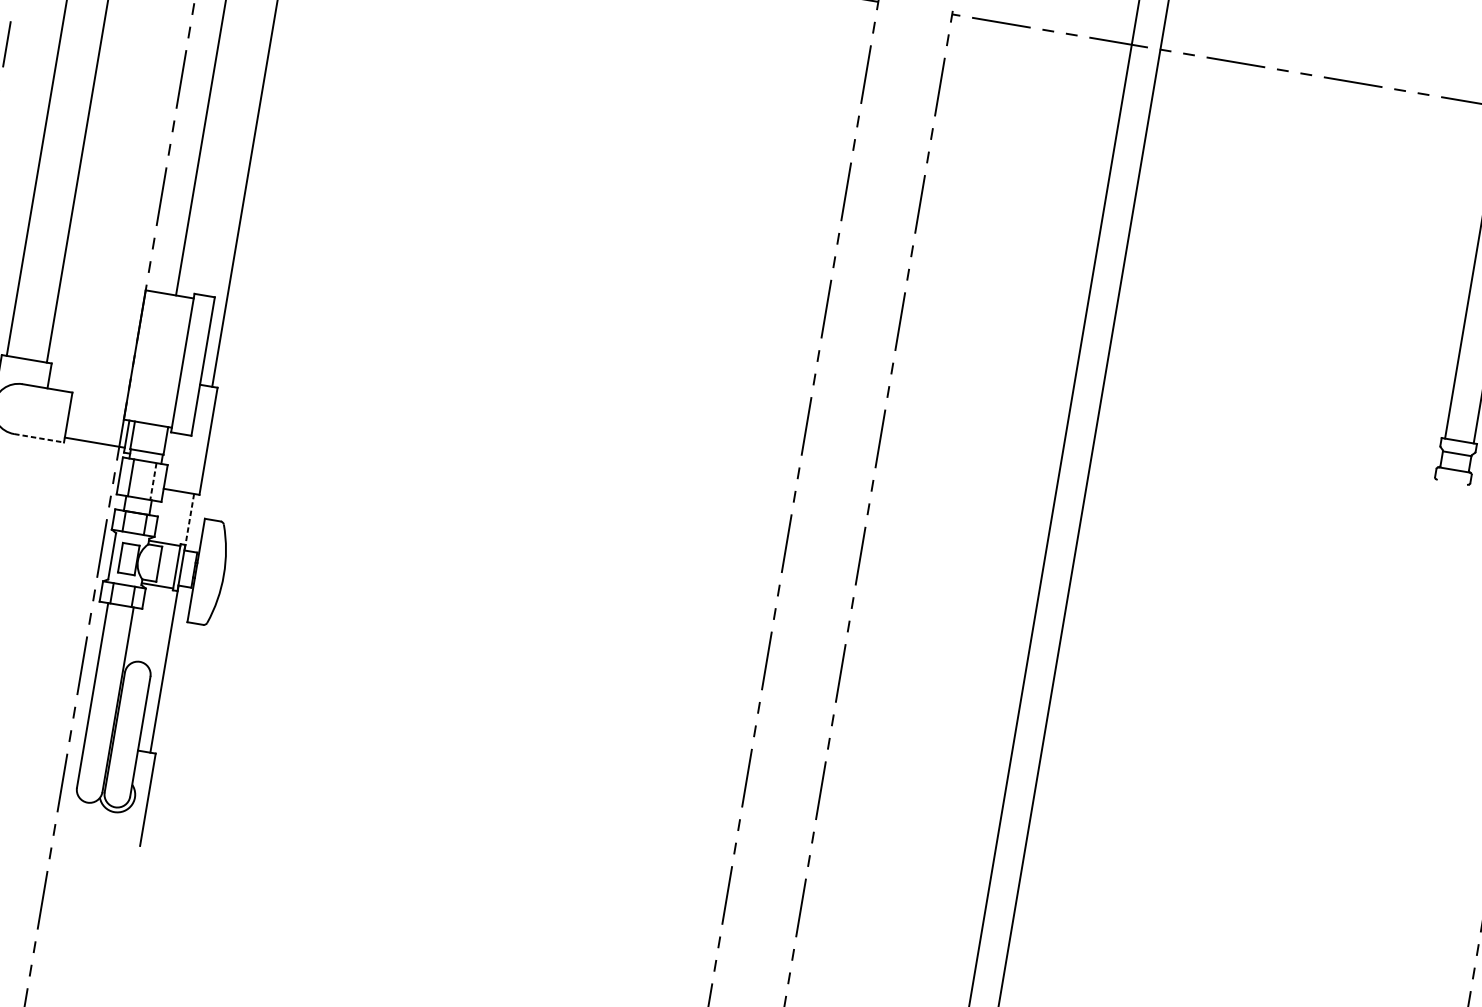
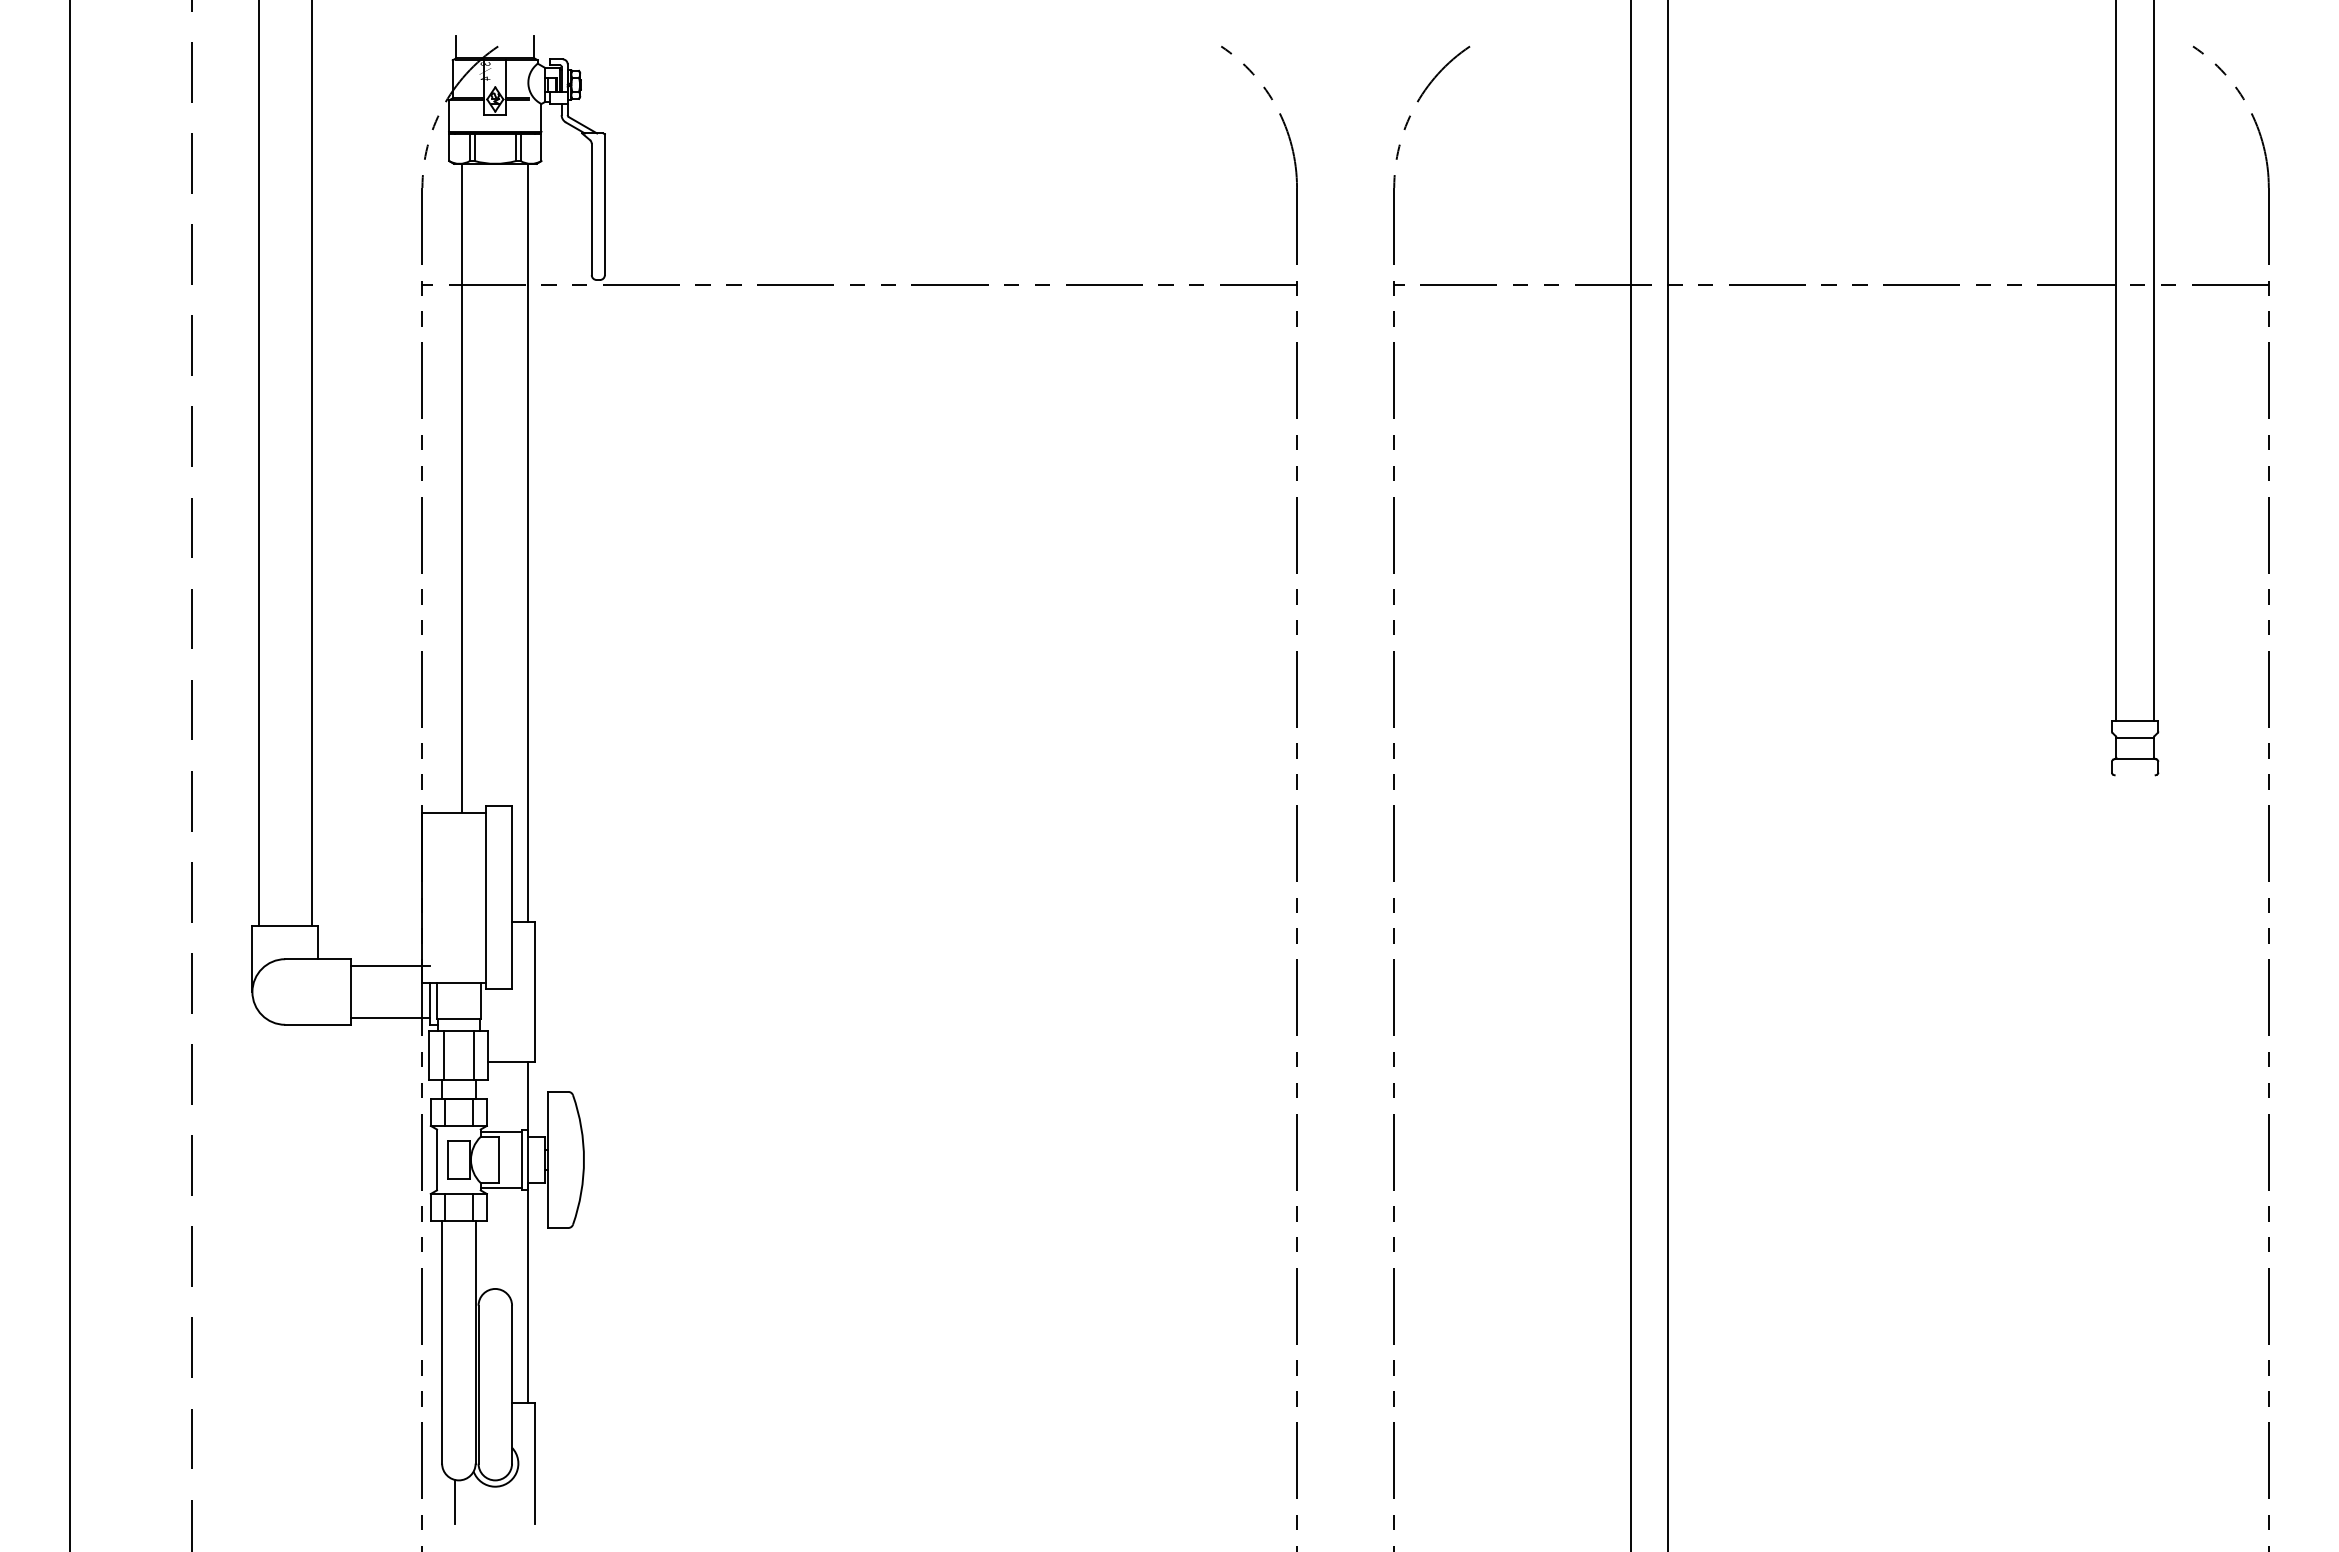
line: (101, 402) -> (389, 965), added
line: (39, 438) -> (318, 1024), dashed -> solid
line: (153, 481) -> (473, 1055), dashed -> solid
line: (189, 522) -> (528, 1100), dashed -> solid
line: (82, 818) -> (455, 1501), added

